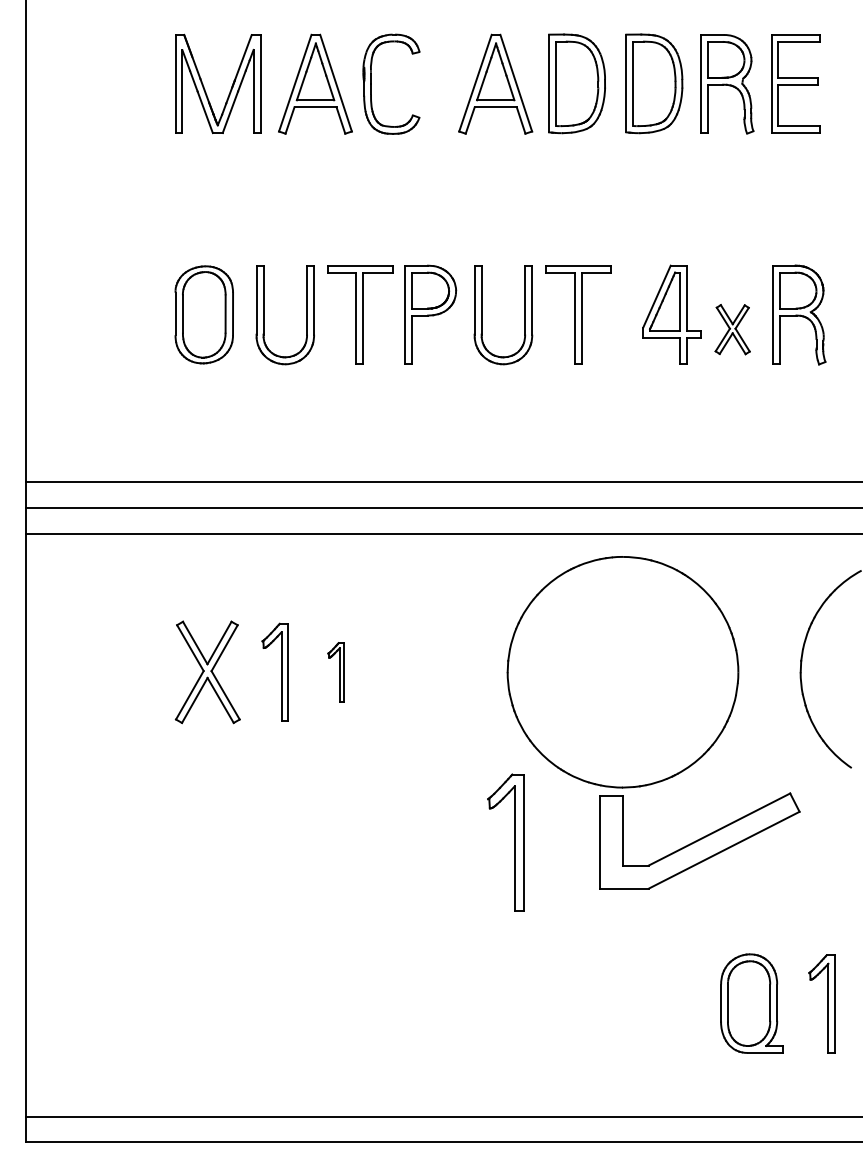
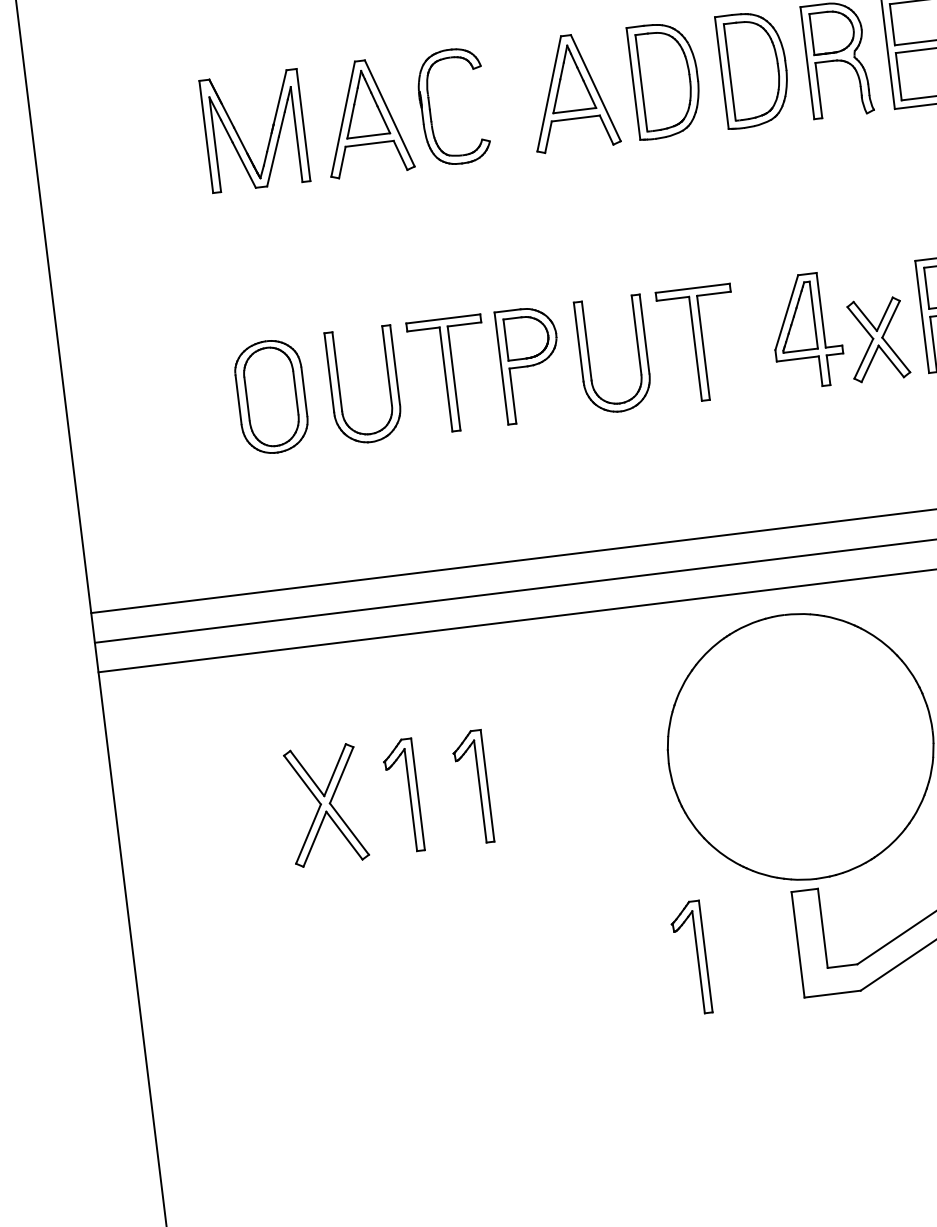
part: (732, 329) -> (877, 339), size x1.43
part: (335, 671) -> (471, 786), size x1.67
part: (505, 842) -> (690, 958), size x0.71

